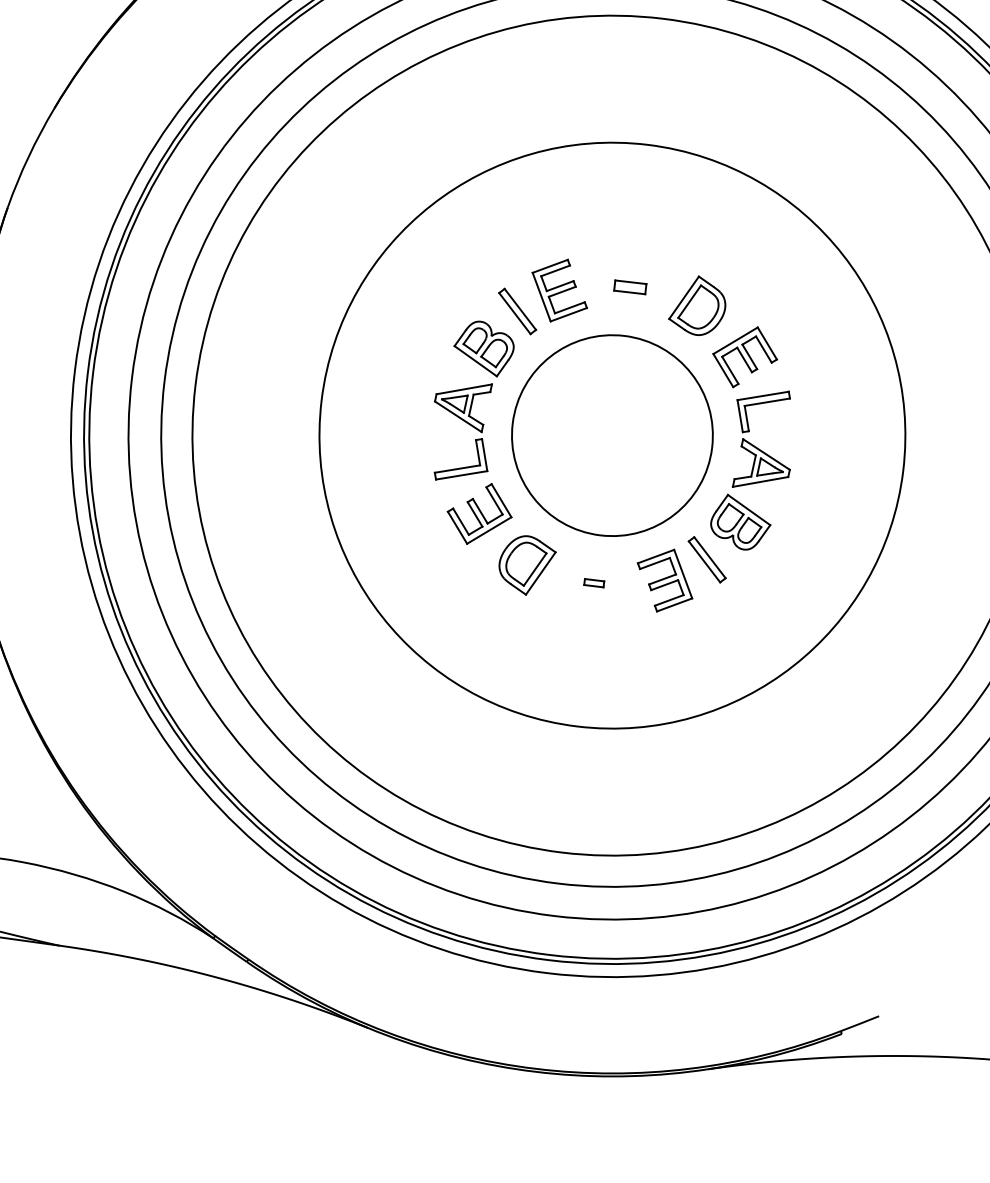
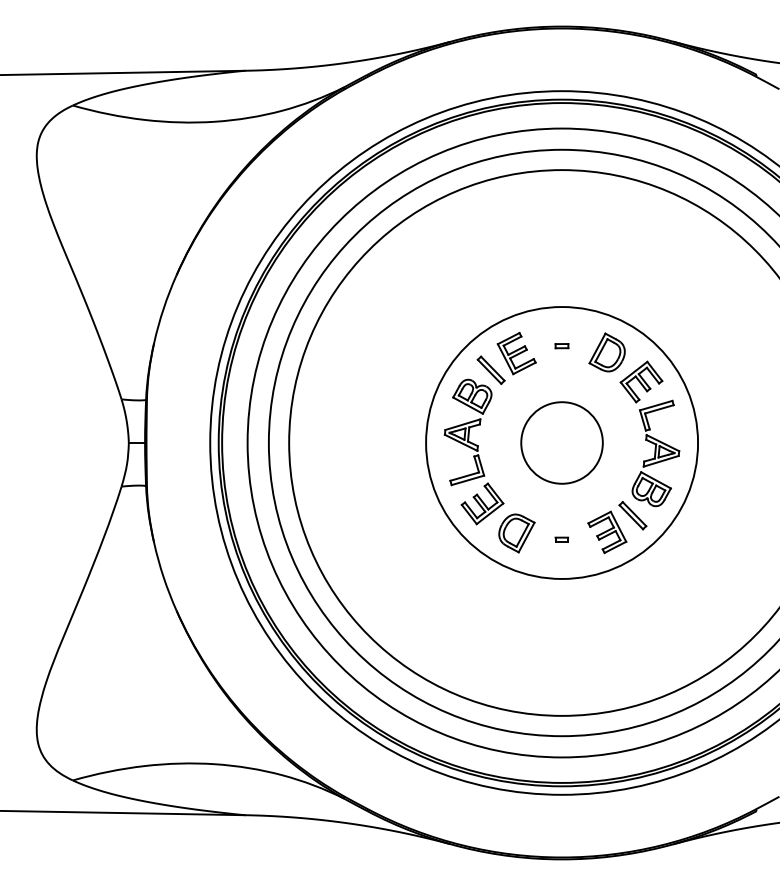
part: (629, 288) -> (561, 346), size x0.62
circle: (611, 434) -> (561, 442), size x0.62
circle: (613, 434) -> (562, 442), size x0.71

